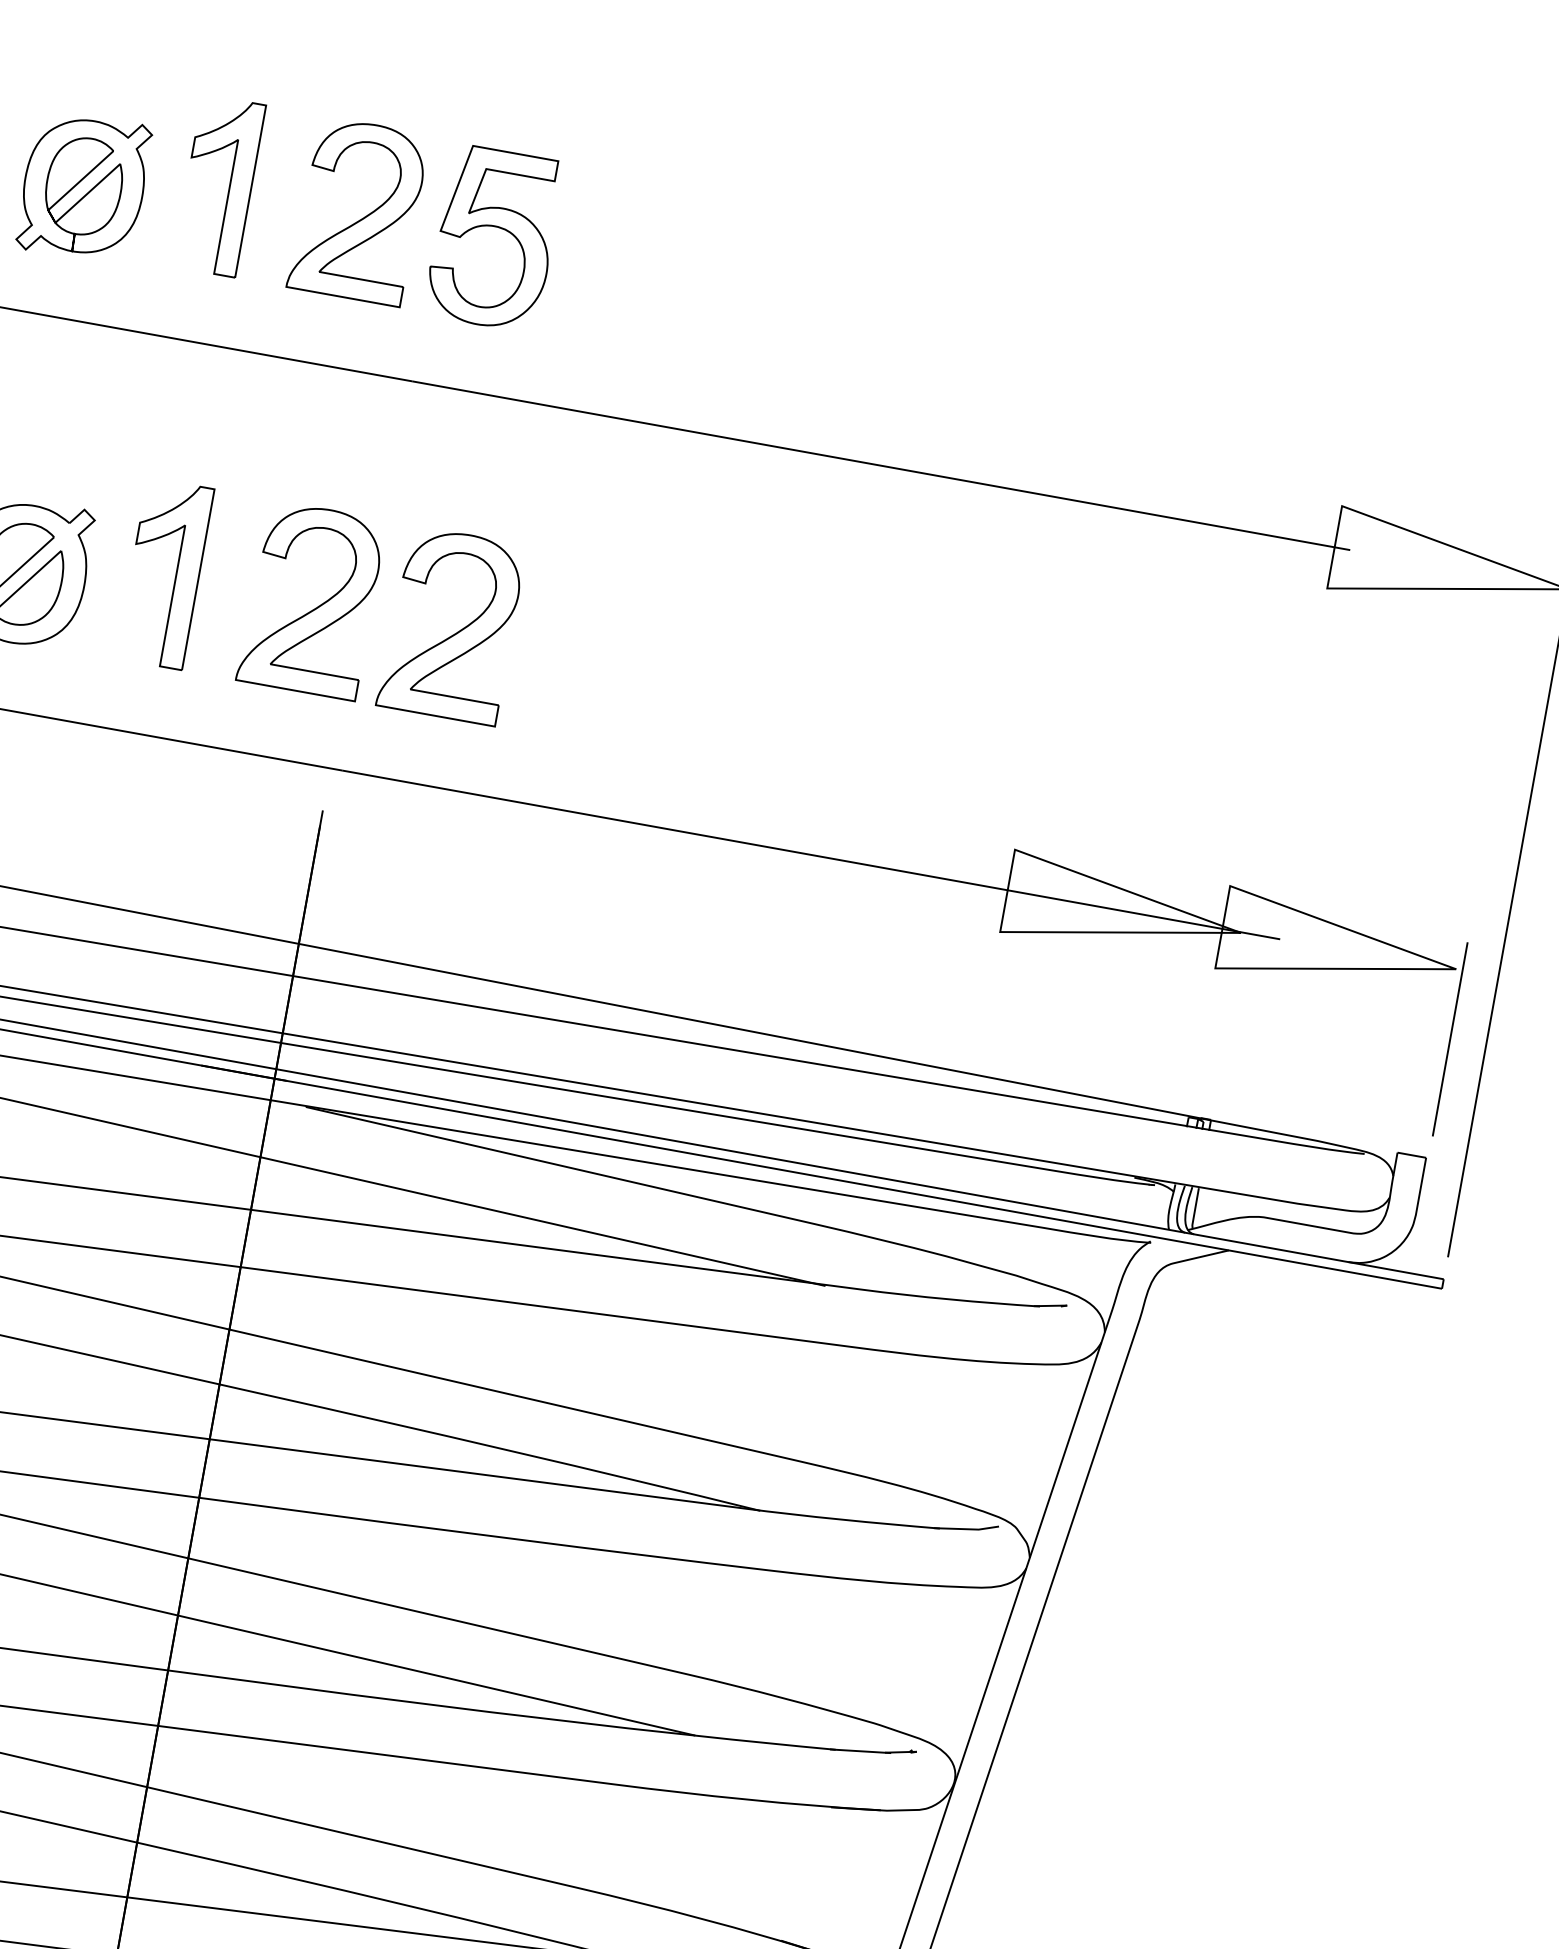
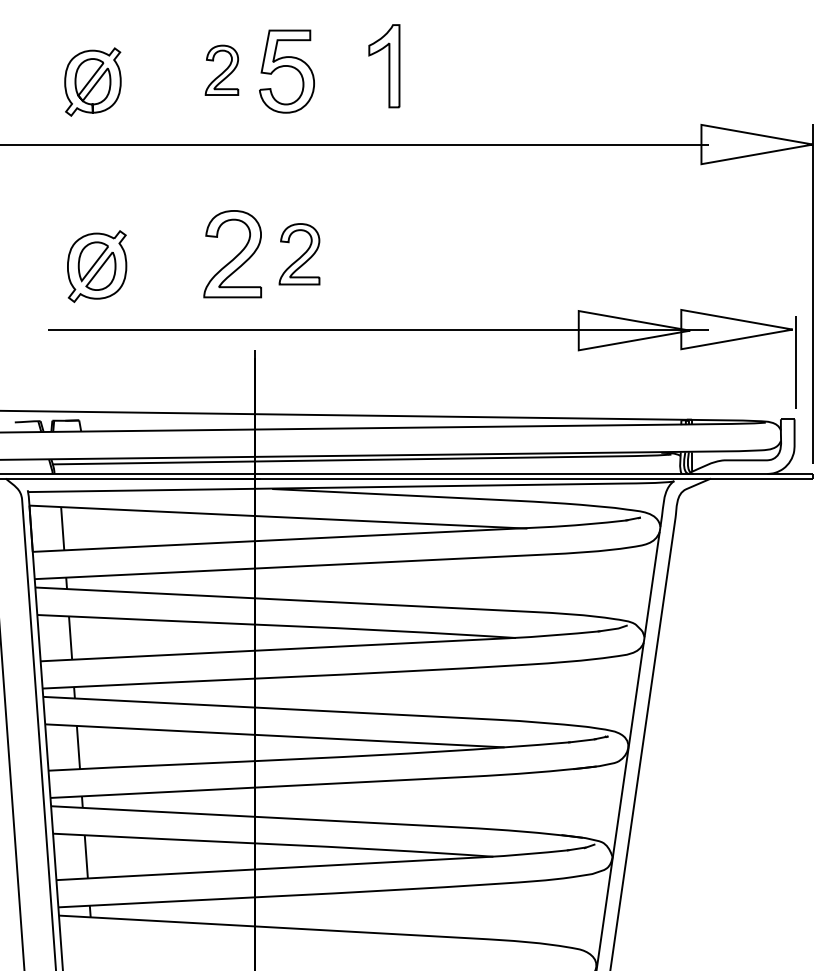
part: (219, 186) -> (384, 66), moved
part: (357, 211) -> (221, 70), size x0.6
part: (164, 574) -> (162, 254), removed
part: (451, 626) -> (299, 254), size x0.7

